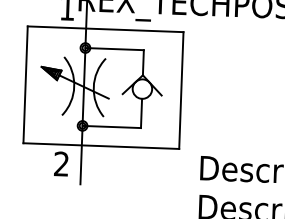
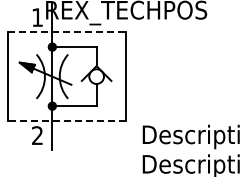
line: (106, 29) -> (67, 32), solid -> dashed
line: (100, 145) -> (66, 120), solid -> dashed

